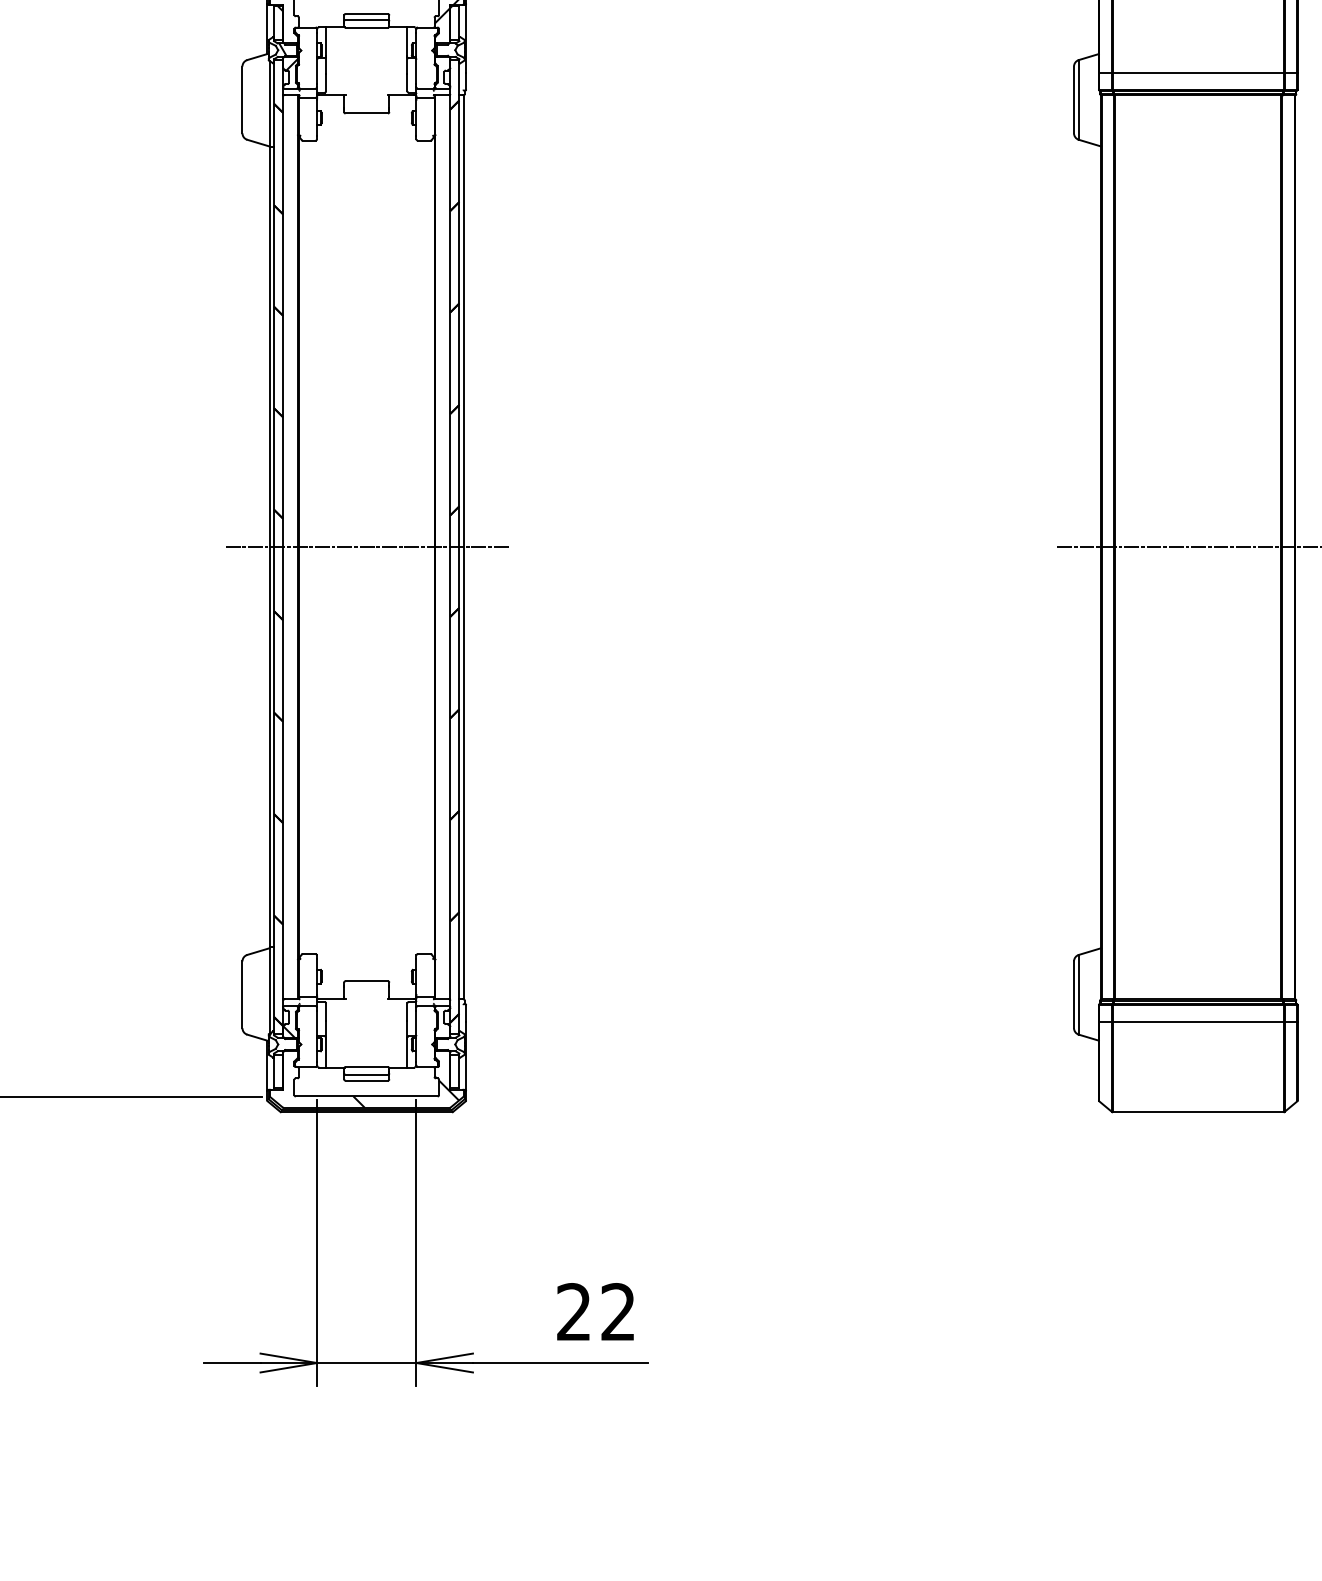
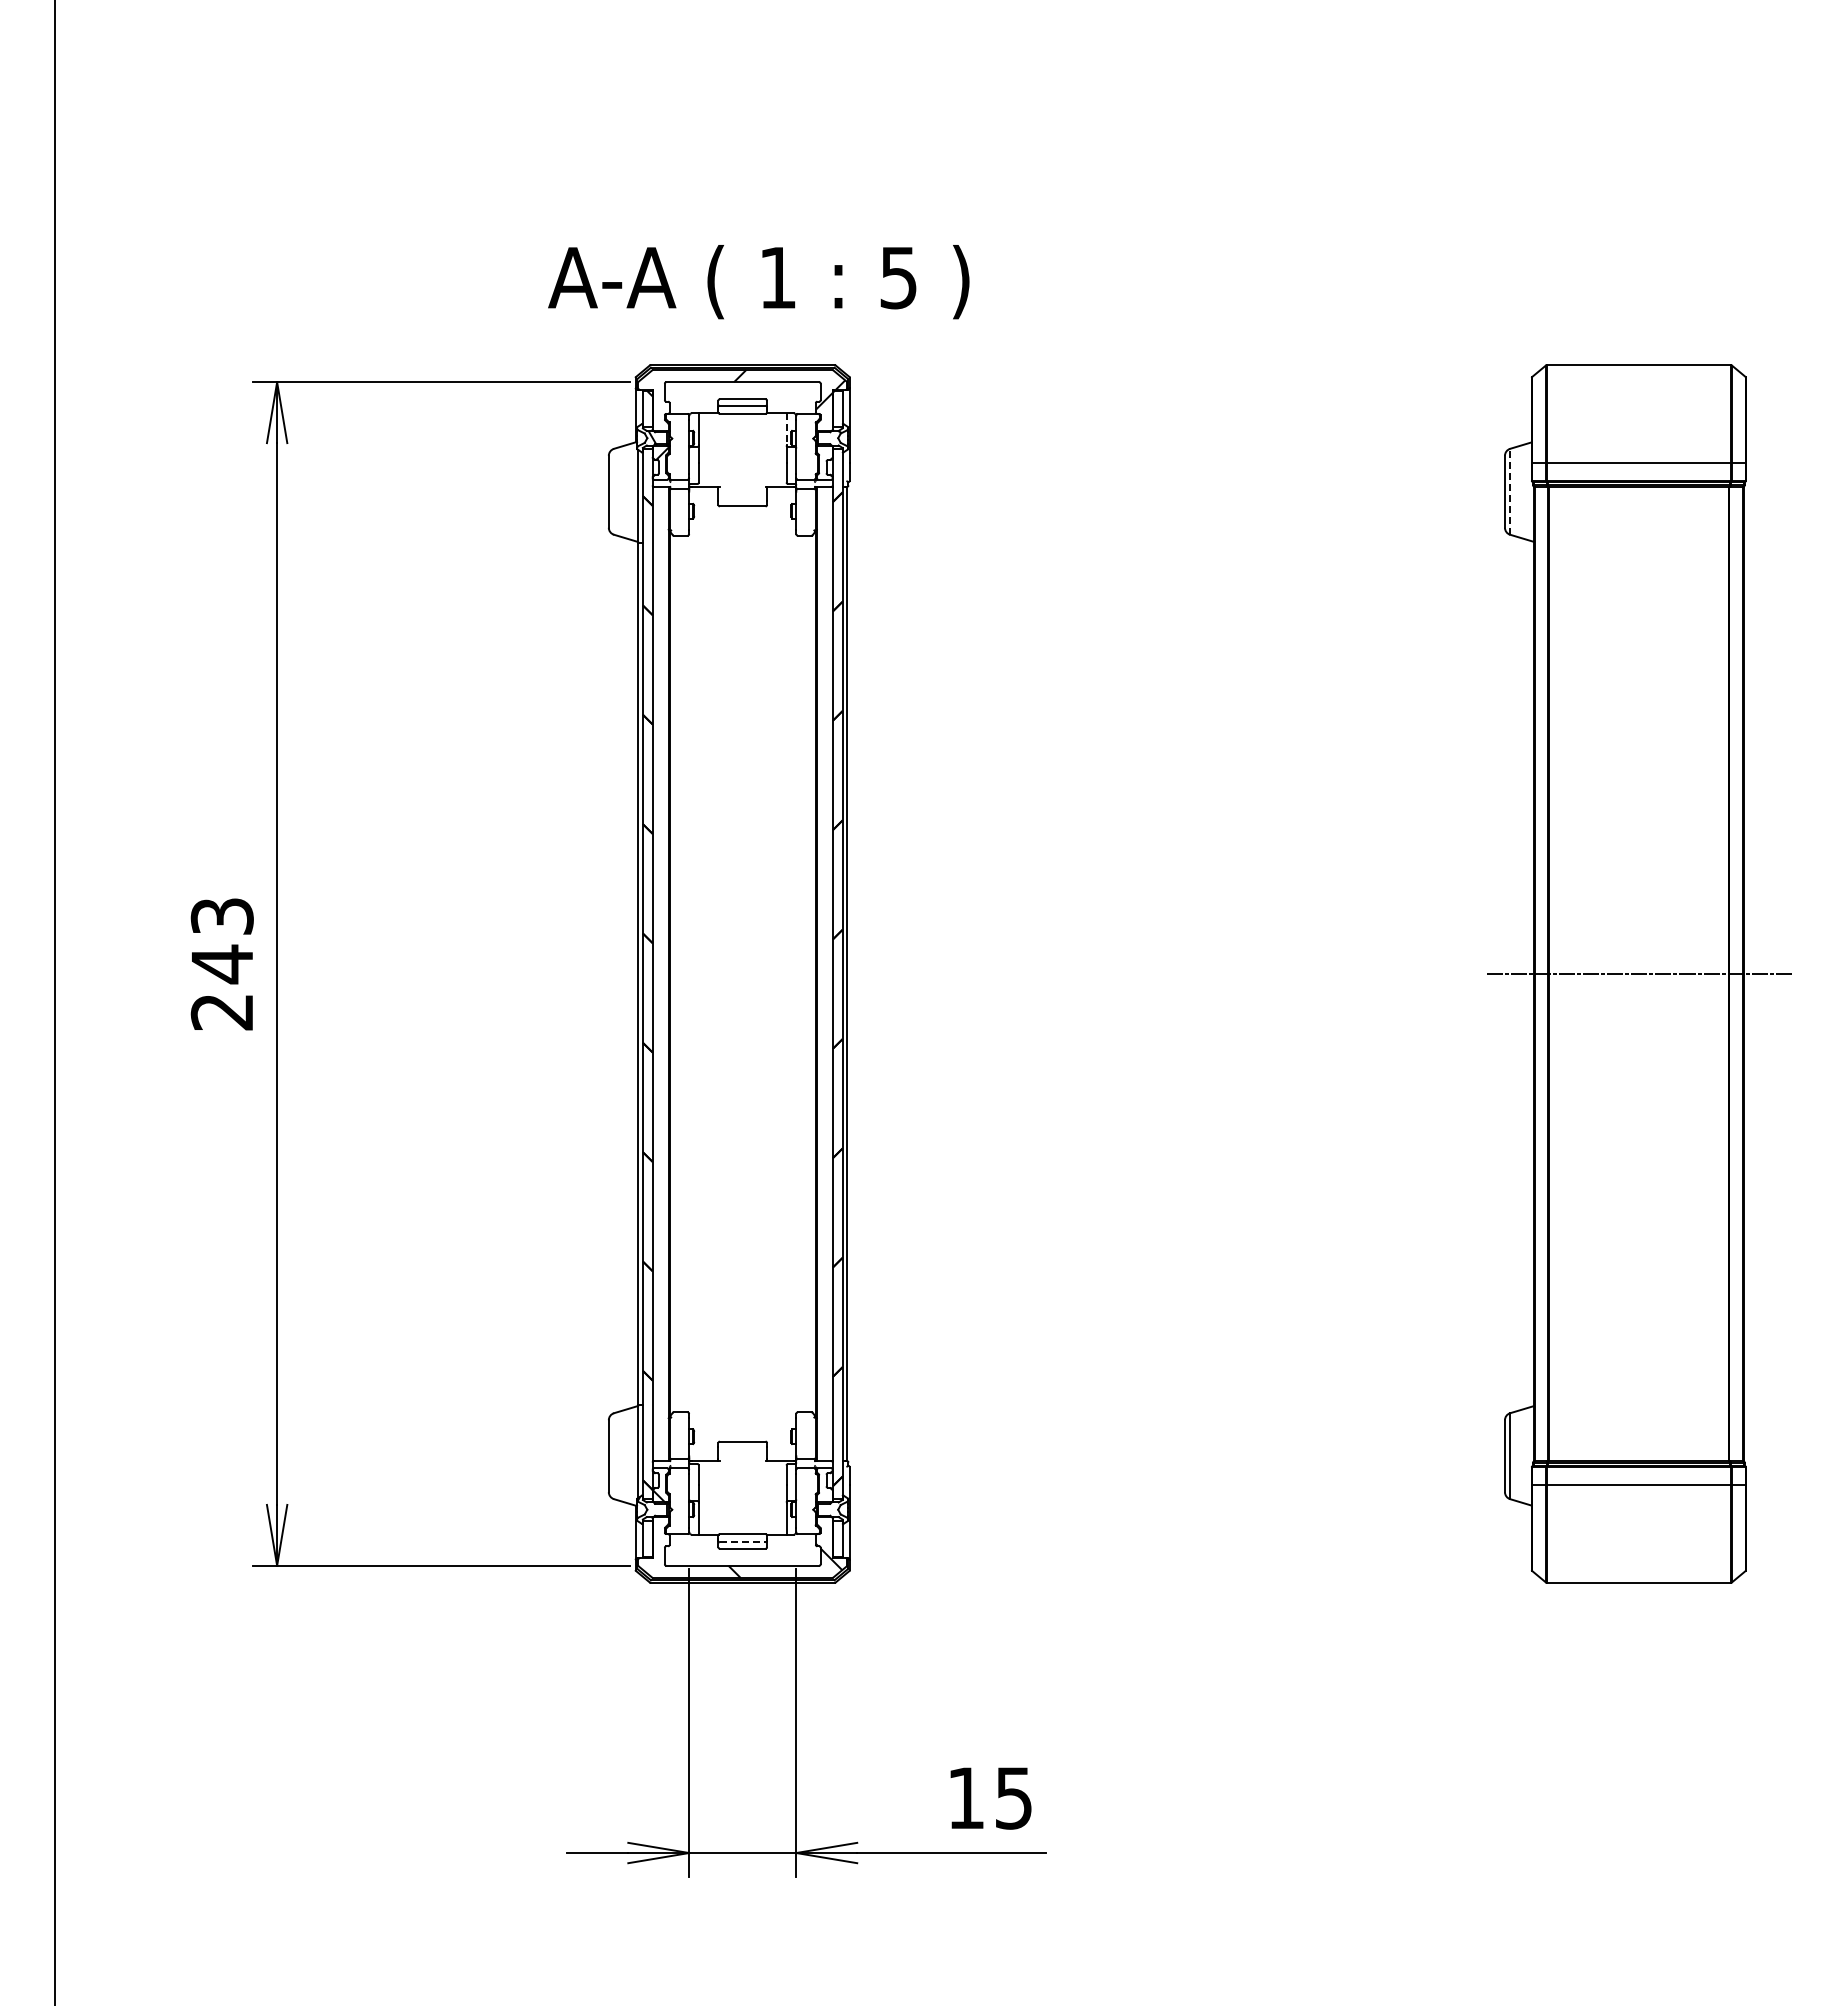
line: (407, 42) -> (786, 429), solid -> dashed
line: (1079, 99) -> (1510, 491), solid -> dashed
line: (366, 547) -> (742, 974), removed
line: (366, 1074) -> (742, 1542), solid -> dashed
text: (595, 1311) -> (989, 1797), 22 -> 15

